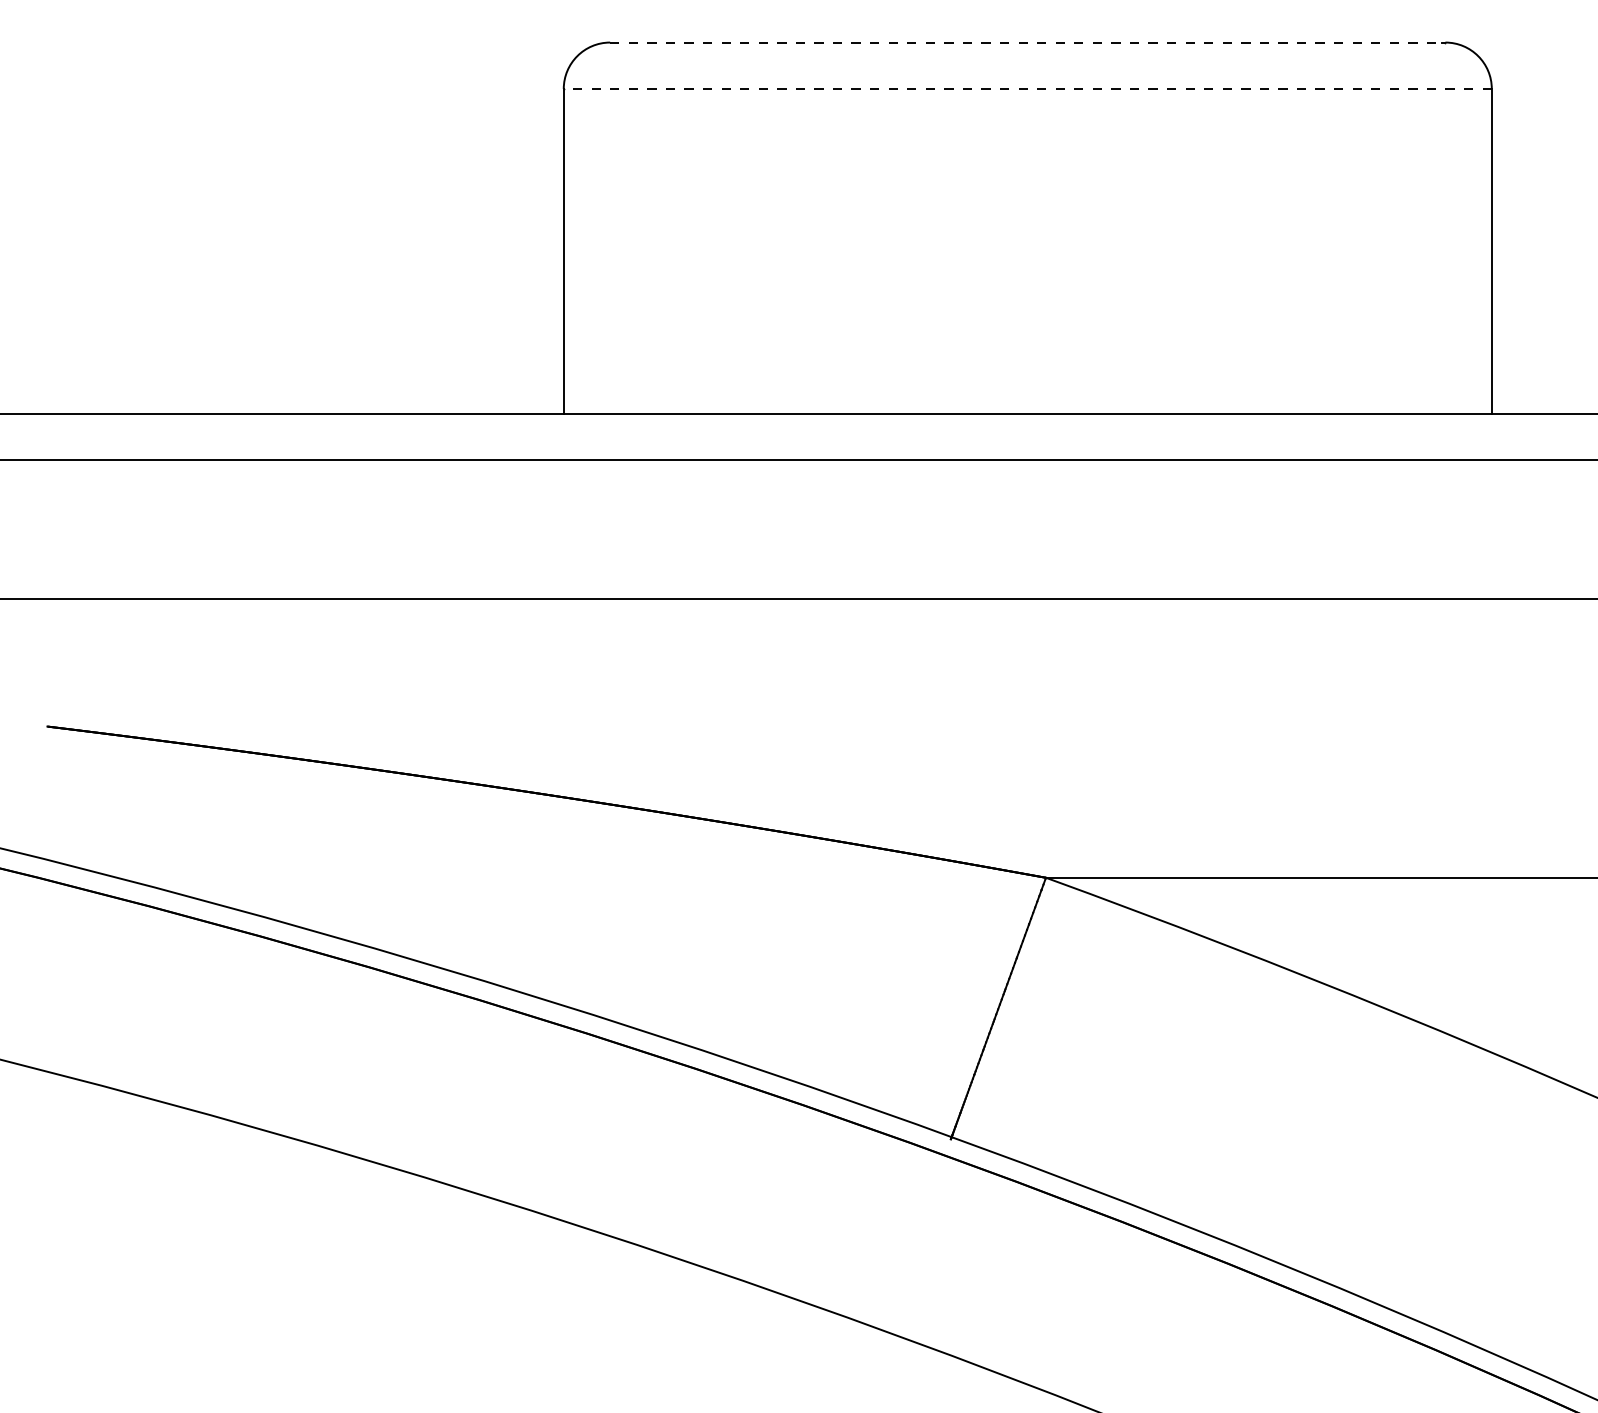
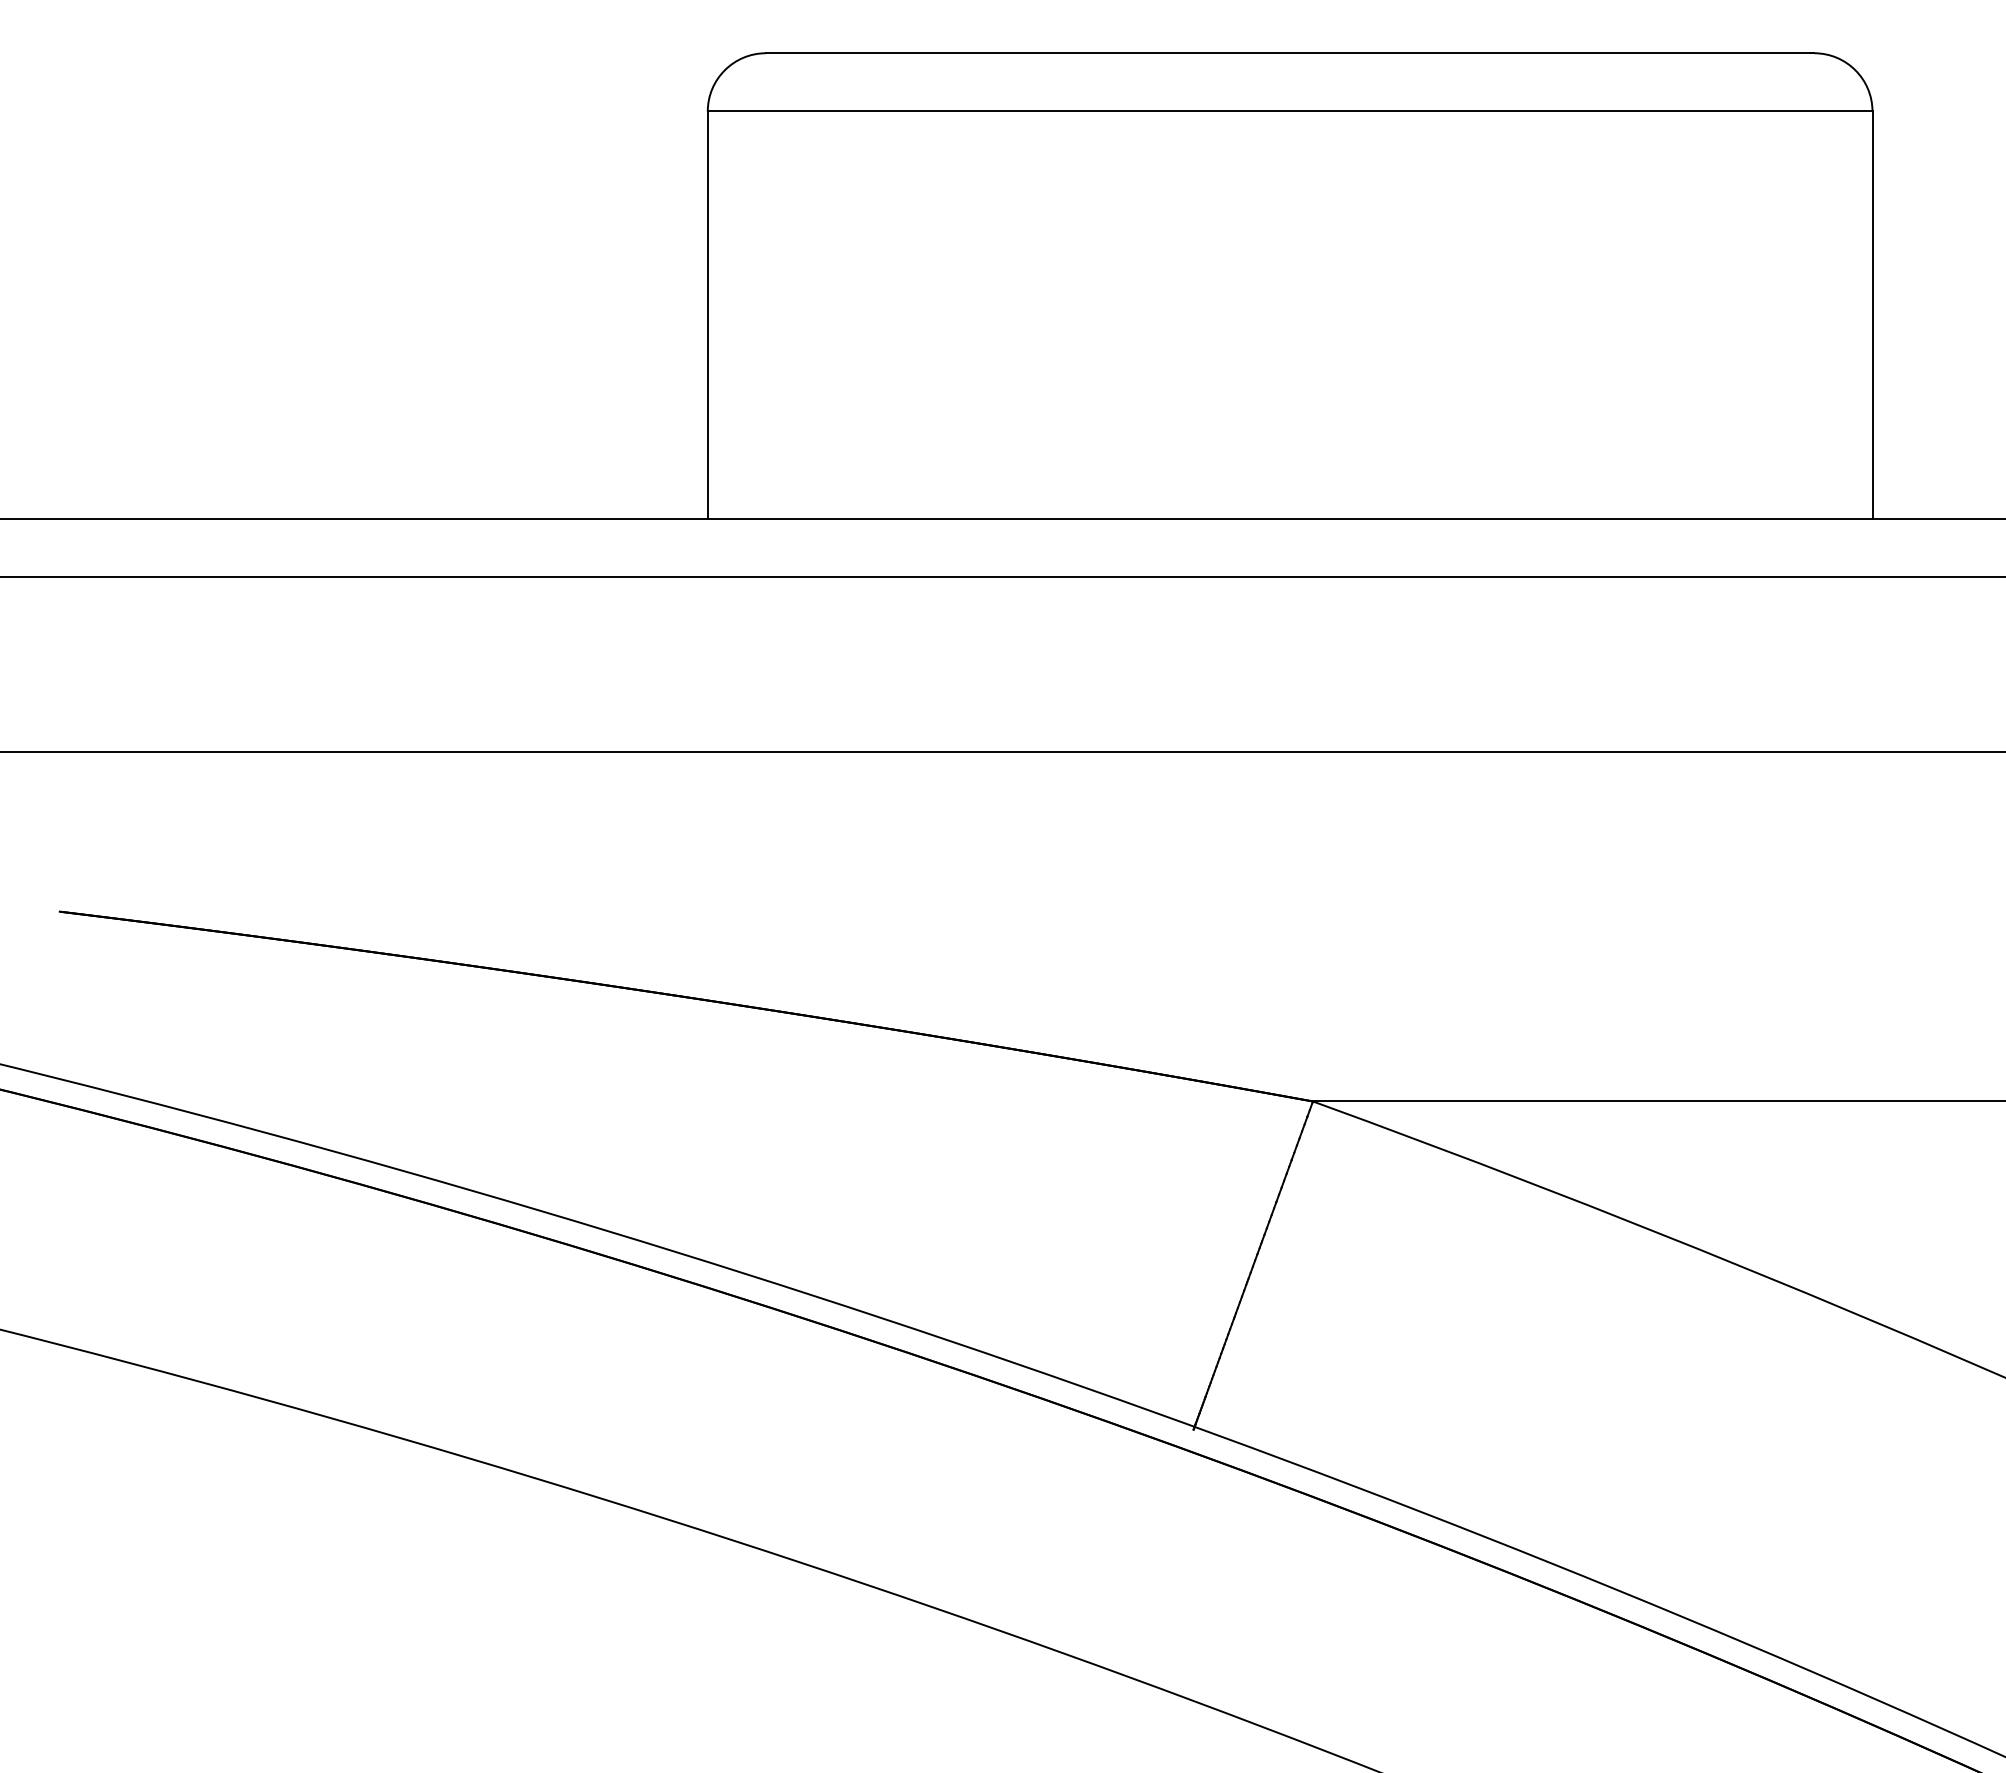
line: (1028, 42) -> (1290, 53), dashed -> solid
line: (1027, 88) -> (1289, 111), dashed -> solid

